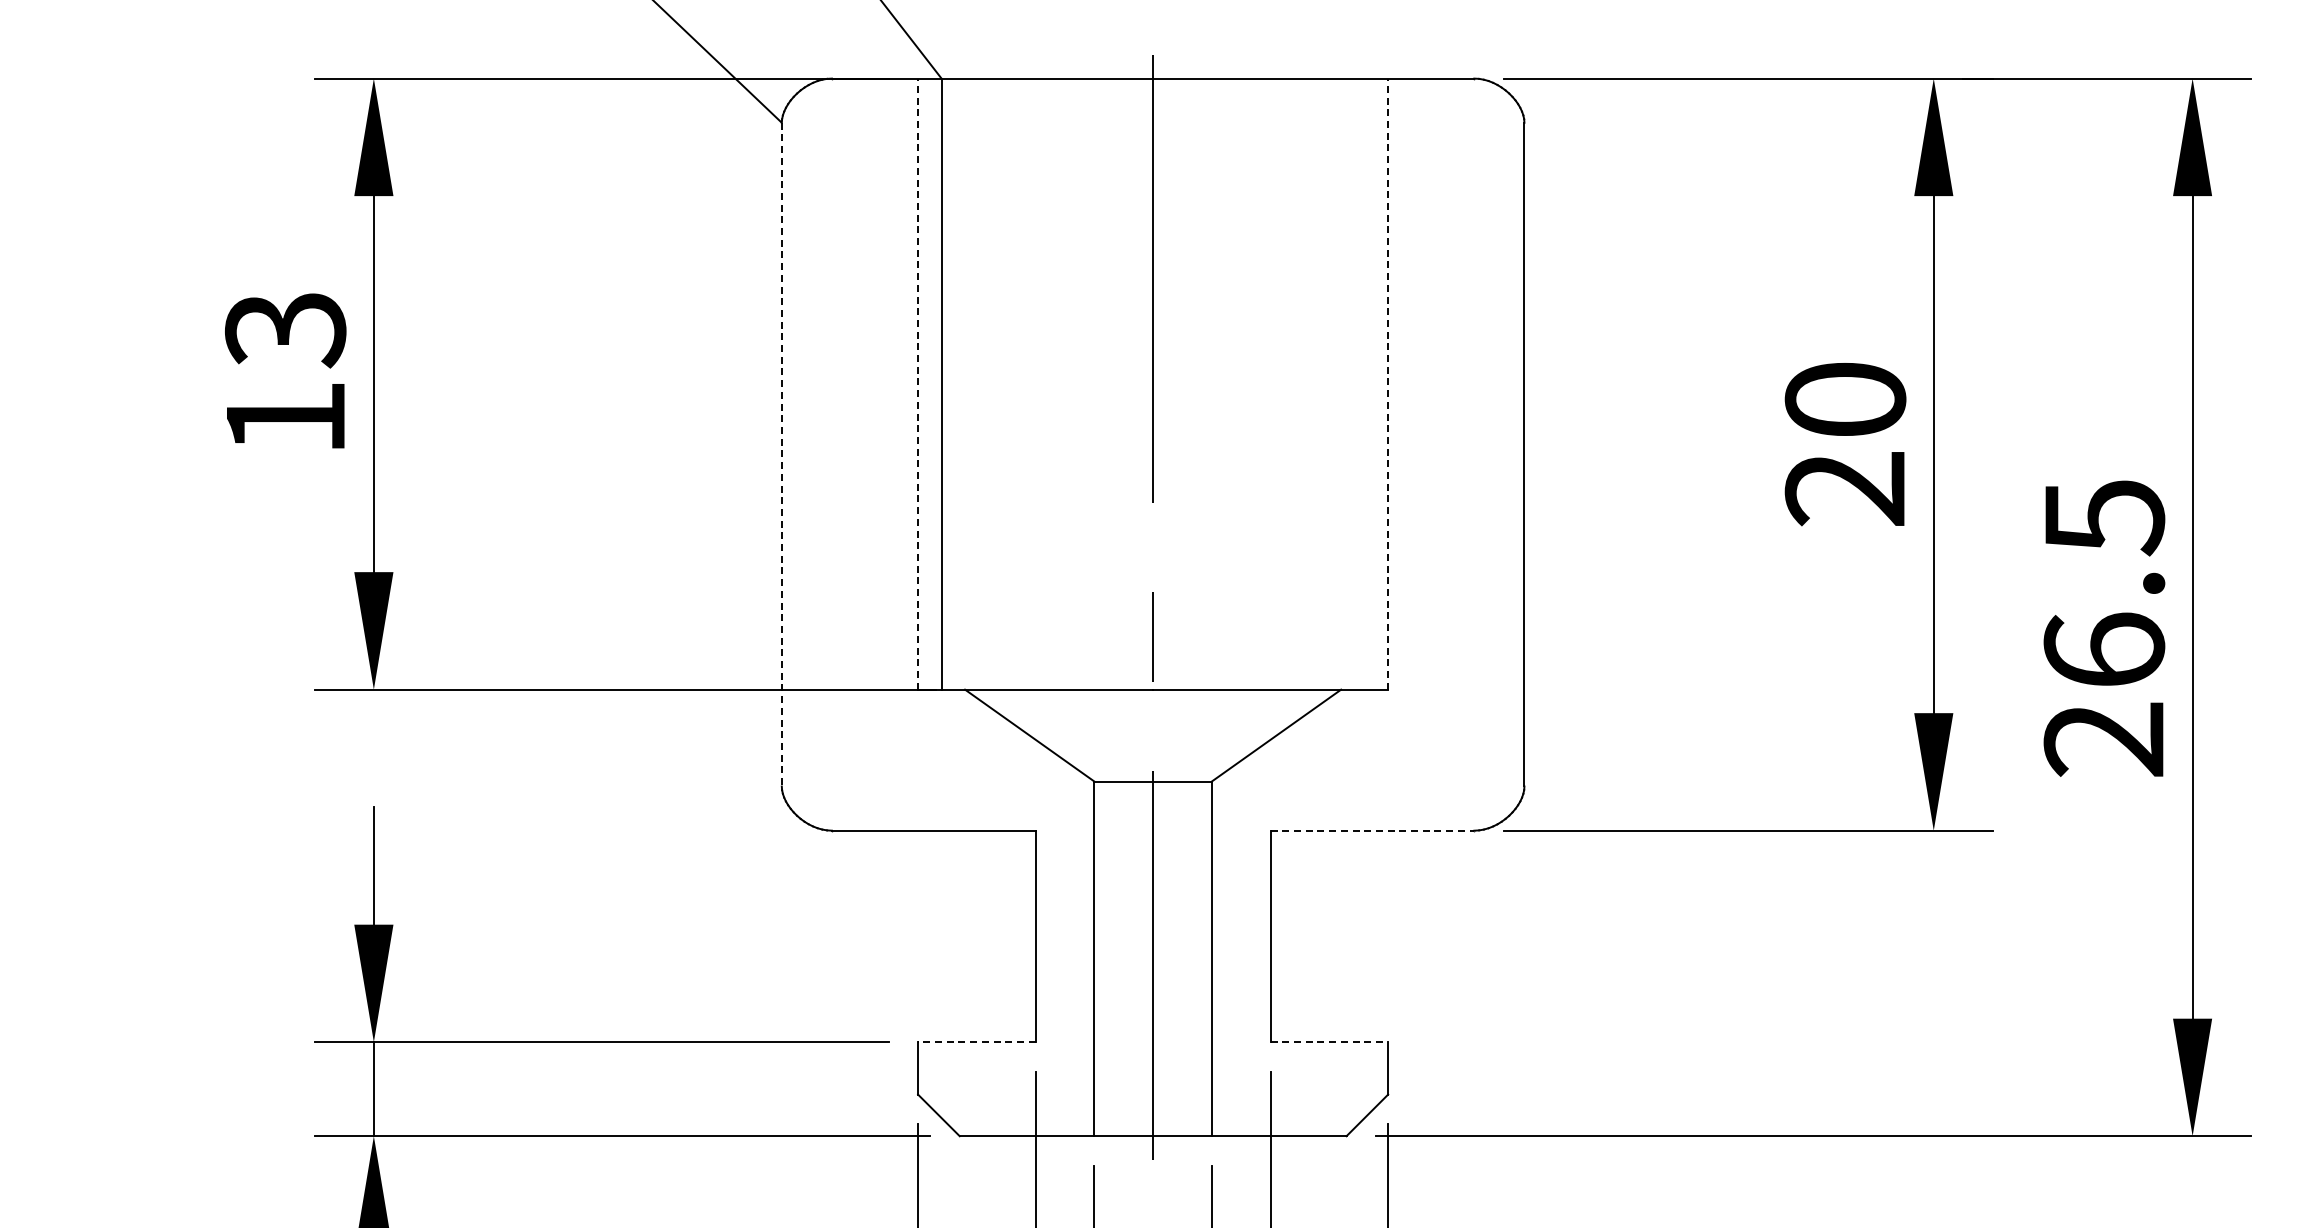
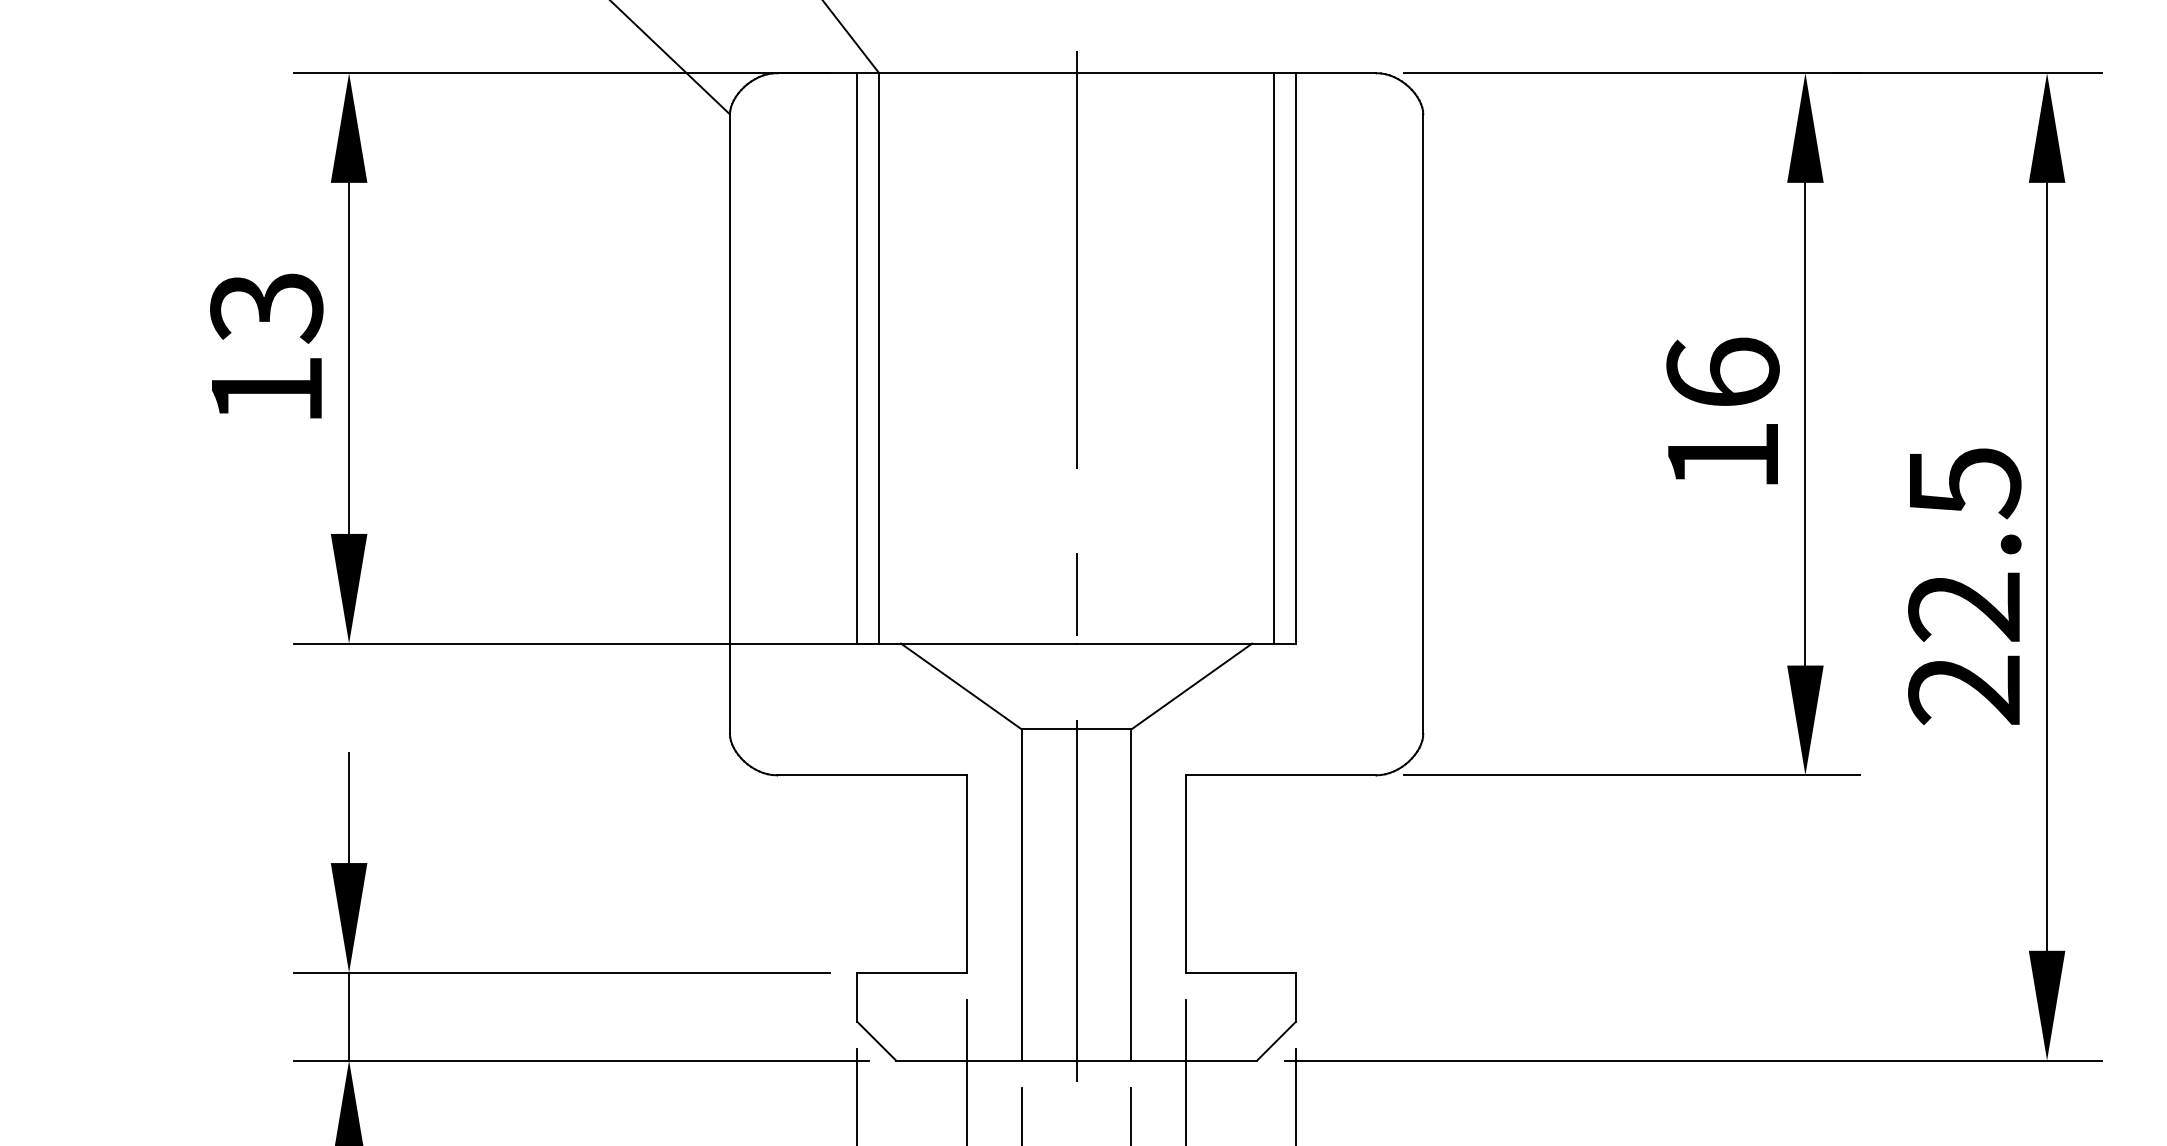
line: (1364, 383) -> (1273, 357), added
line: (918, 384) -> (857, 358), dashed -> solid
line: (1388, 384) -> (1296, 358), dashed -> solid
text: (1845, 444) -> (1723, 414), 20 -> 16
line: (781, 454) -> (729, 424), dashed -> solid
text: (2104, 649) -> (1964, 606), 26.5 -> 22.5
line: (1372, 830) -> (1281, 775), dashed -> solid
line: (976, 1042) -> (911, 973), dashed -> solid
line: (1329, 1042) -> (1241, 973), dashed -> solid

